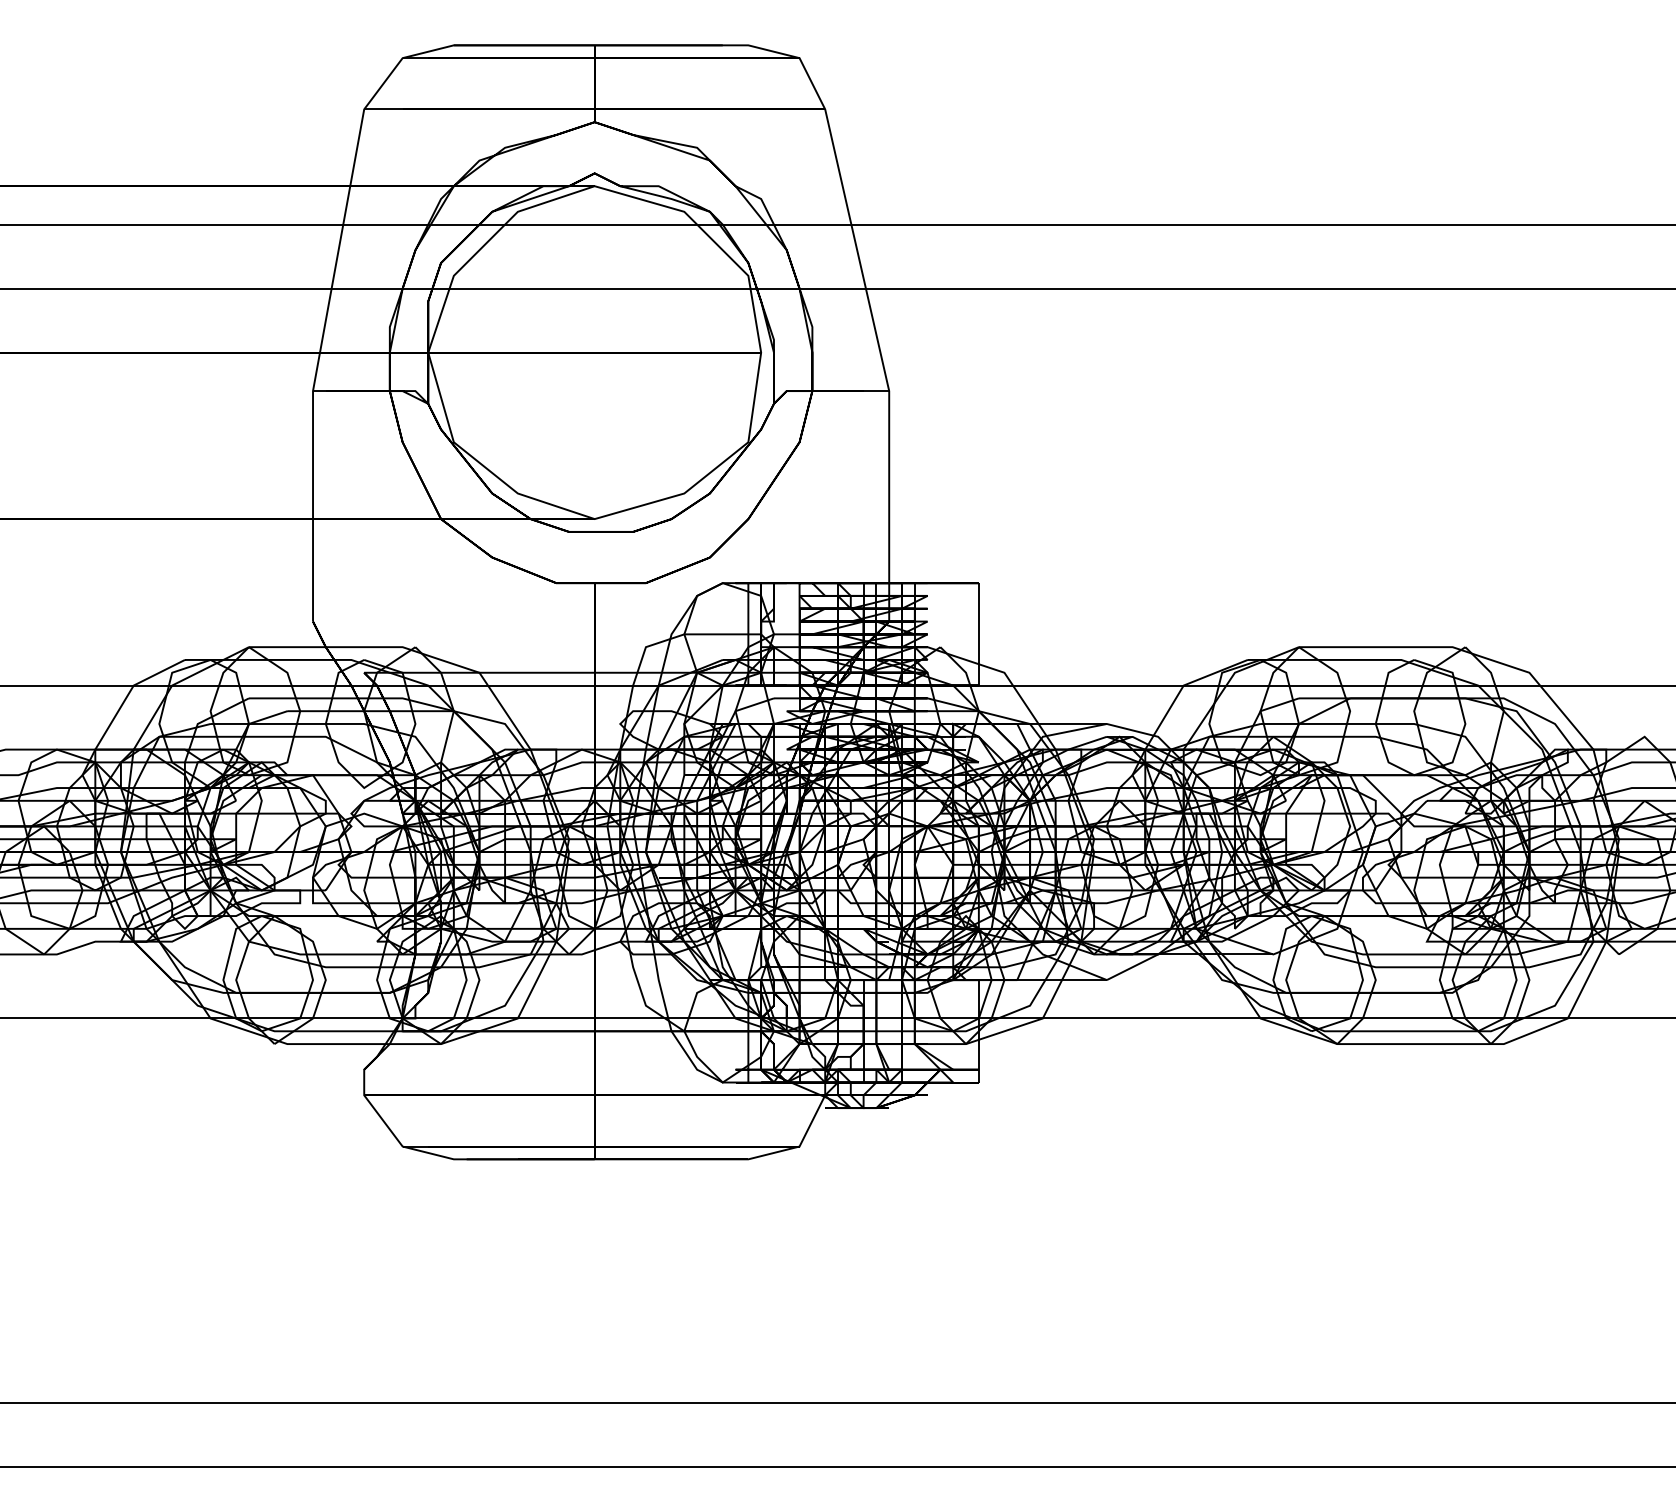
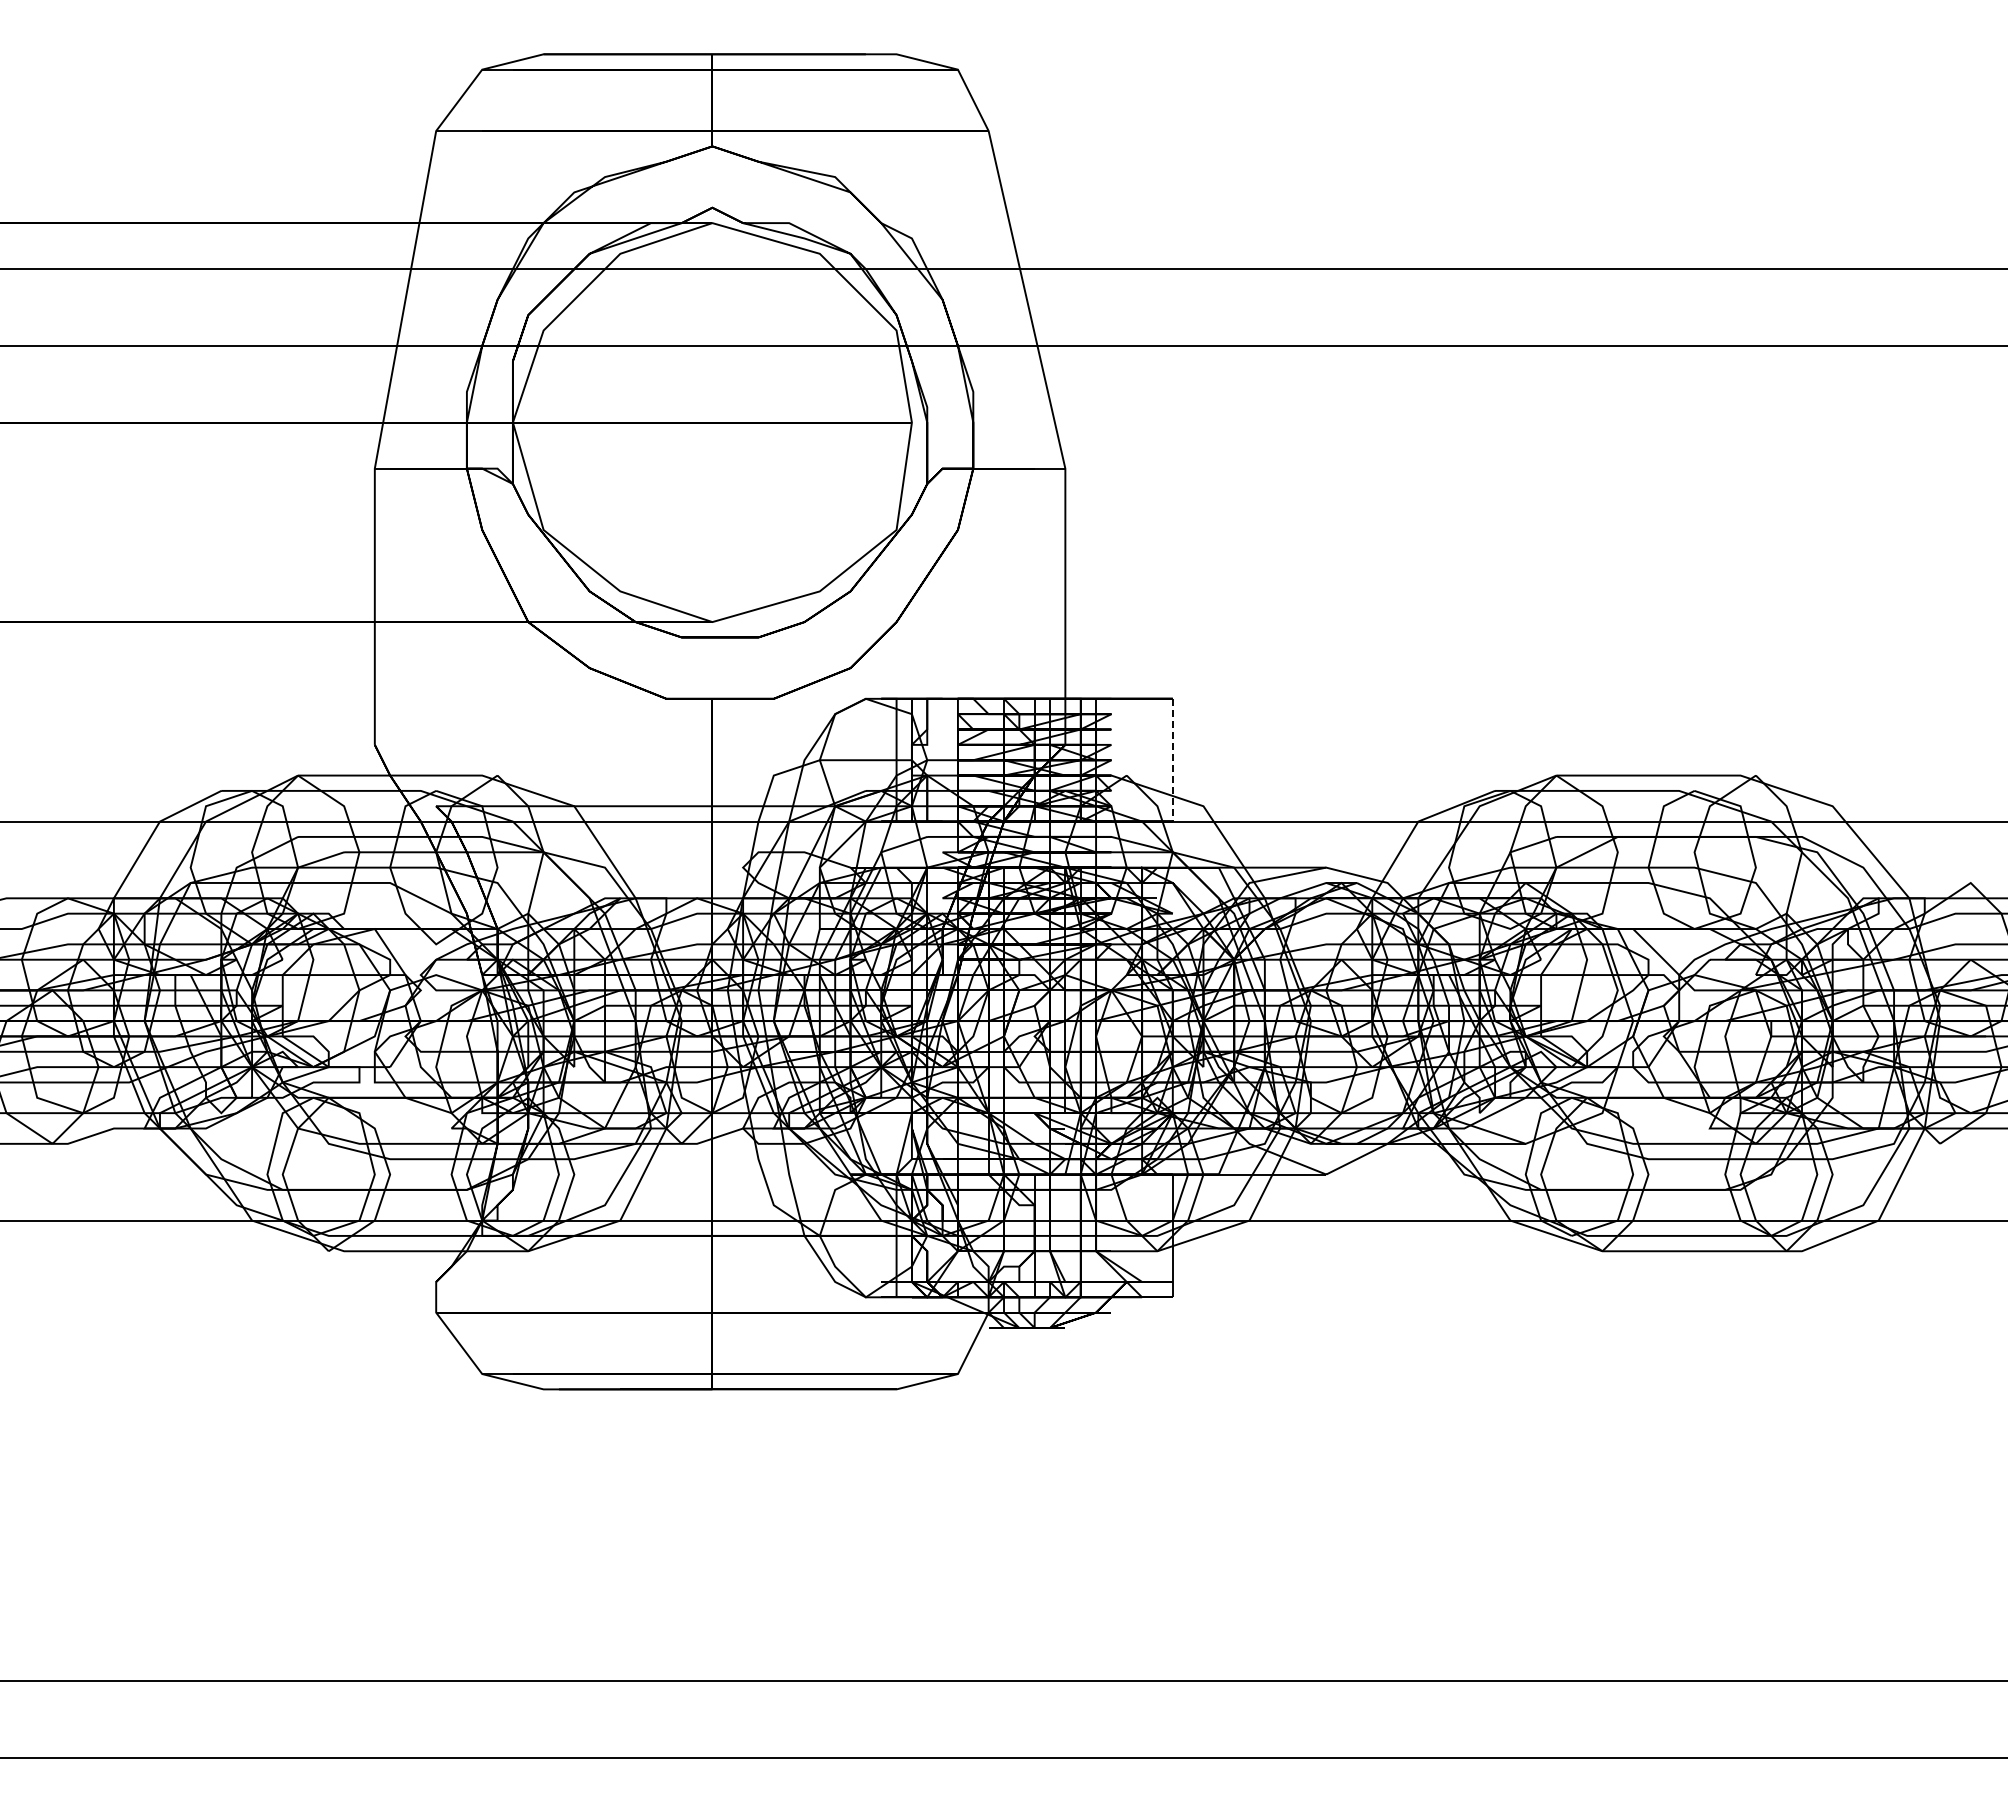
line: (978, 634) -> (1172, 760), solid -> dashed

